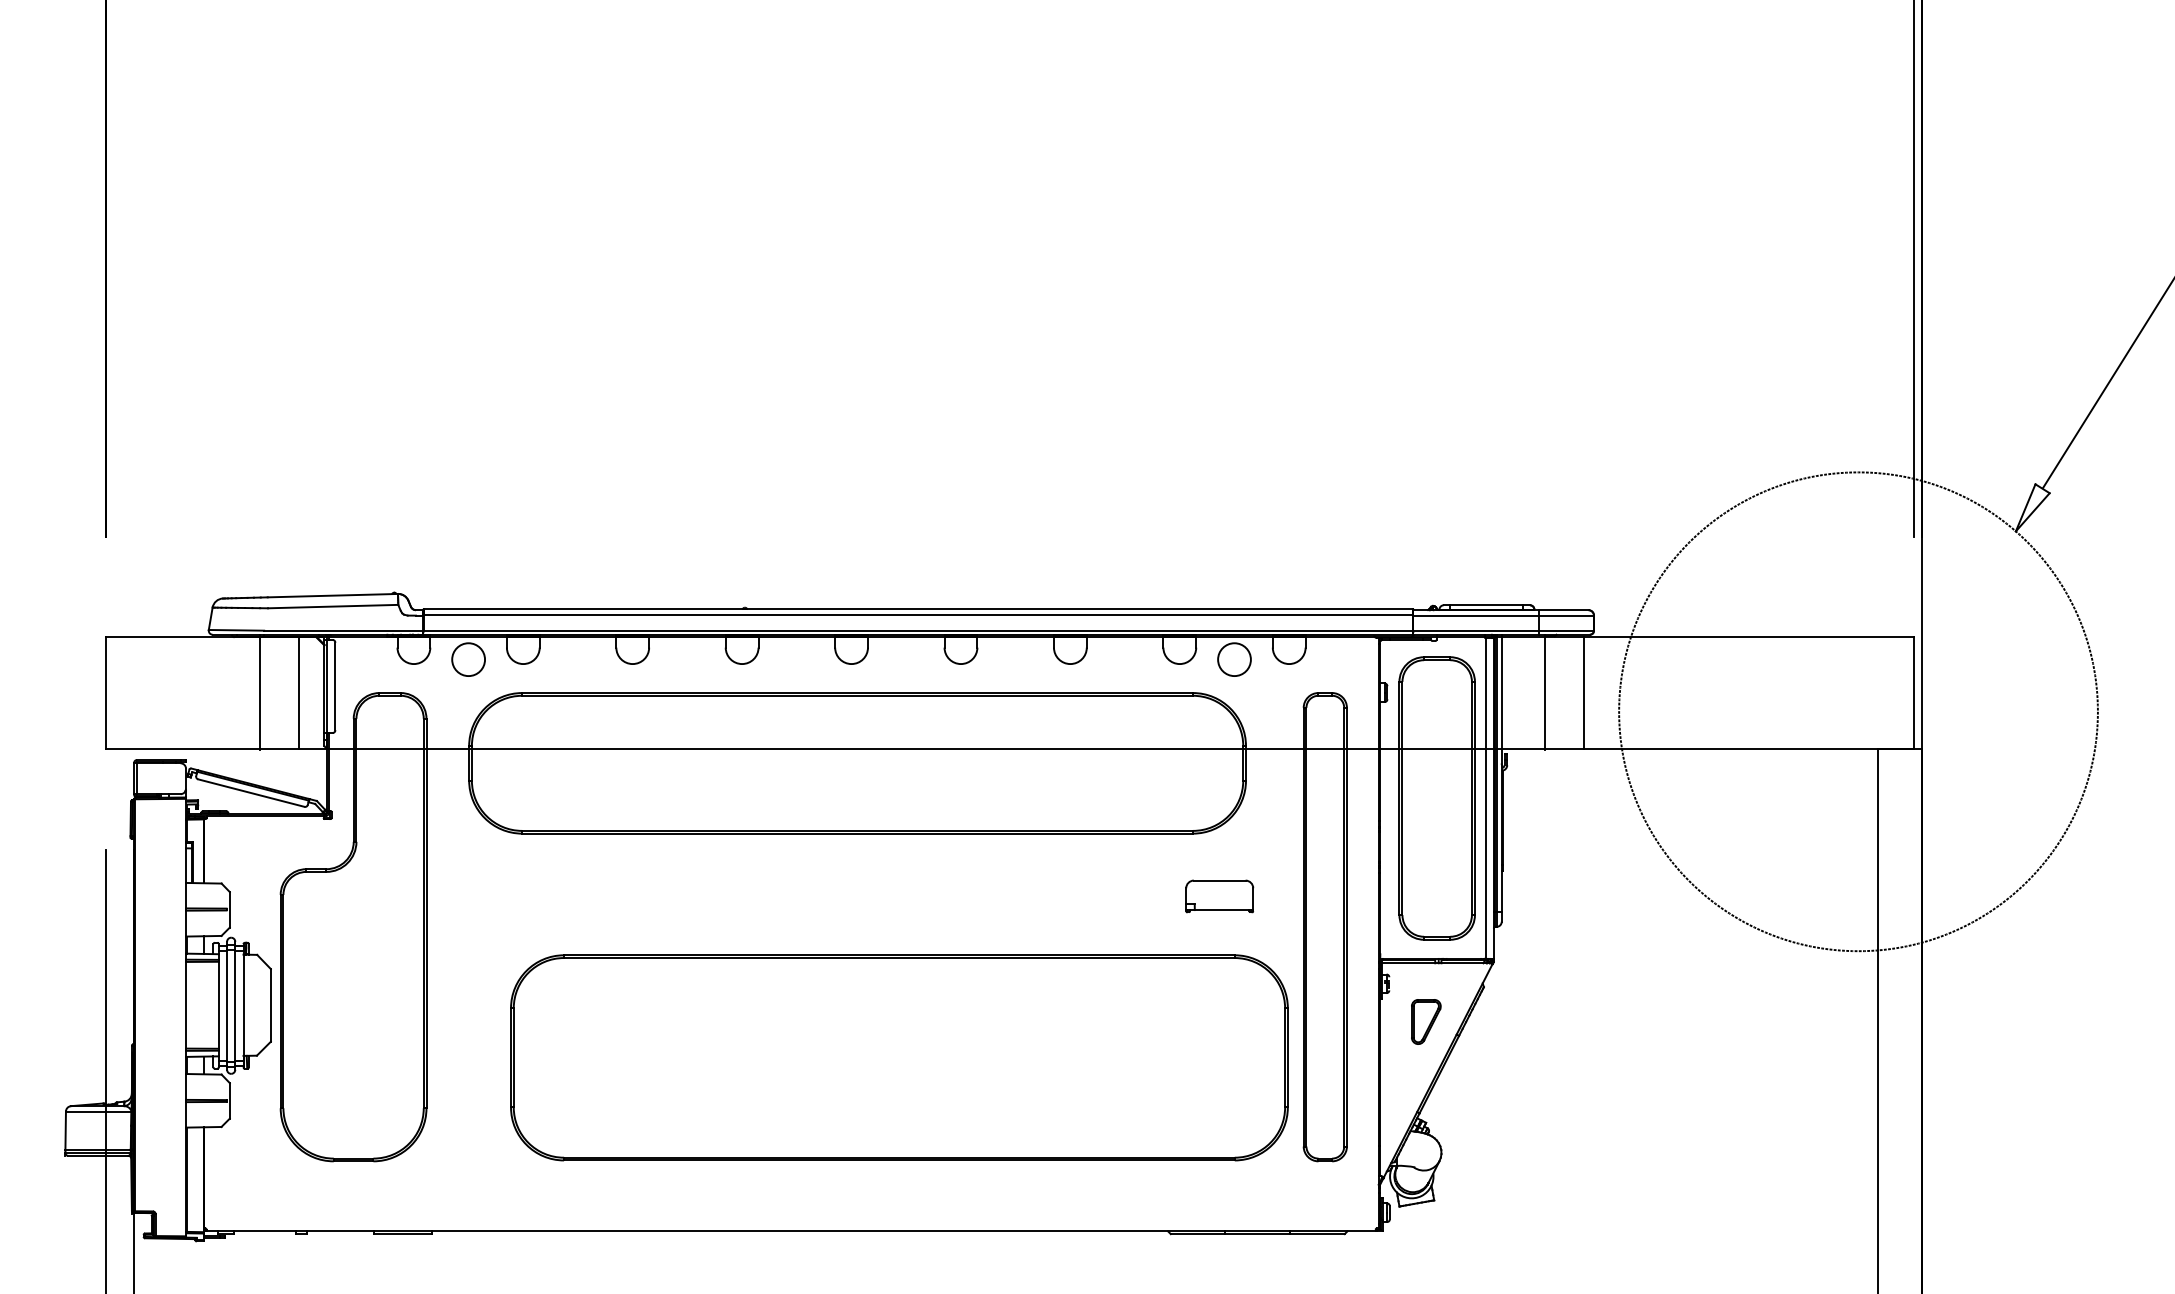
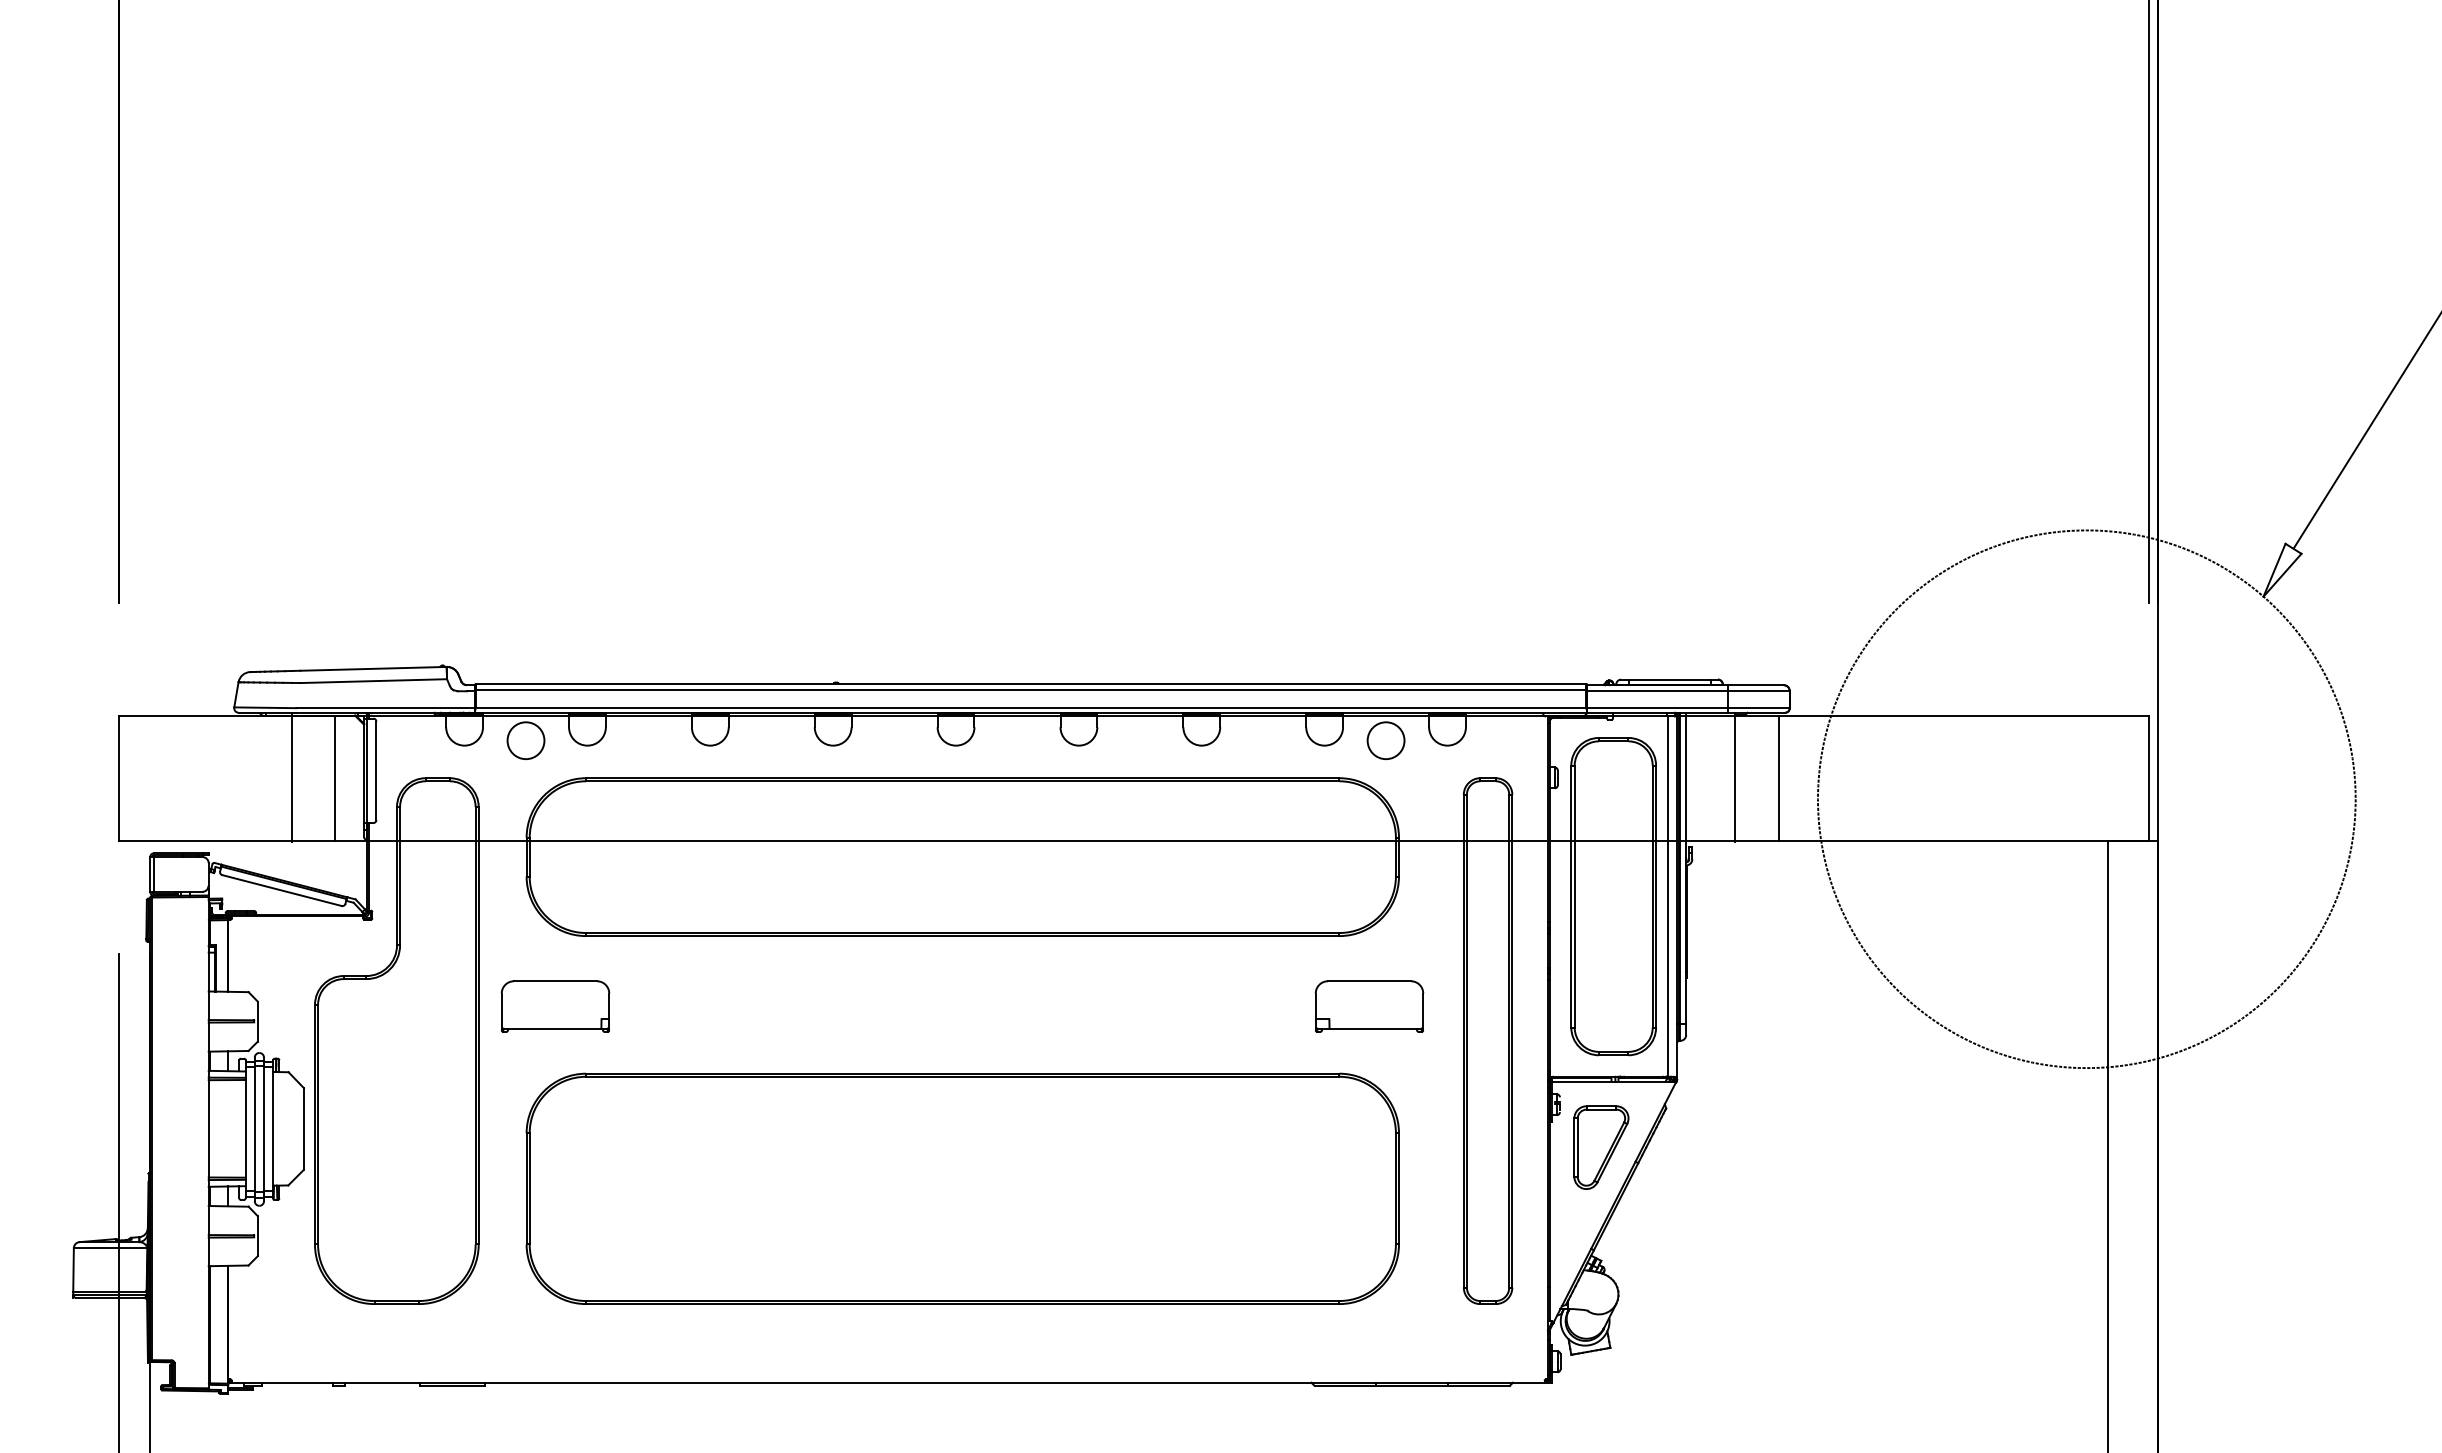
part: (494, 896) -> (555, 1006), added
part: (1219, 896) -> (1369, 1006), size x1.43
part: (1426, 1021) -> (1601, 1147), size x1.67
part: (899, 1057) -> (962, 1188), moved

